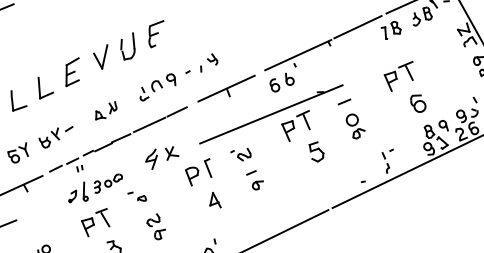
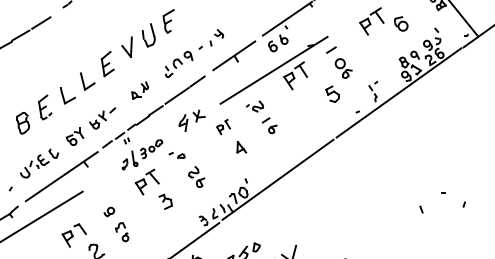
part: (418, 102) -> (401, 23), moved
part: (316, 150) -> (332, 93), moved
part: (198, 171) -> (223, 126), size x0.6

